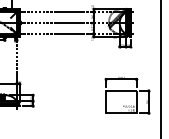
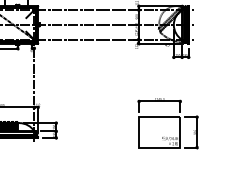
part: (127, 95) -> (168, 123), moved

